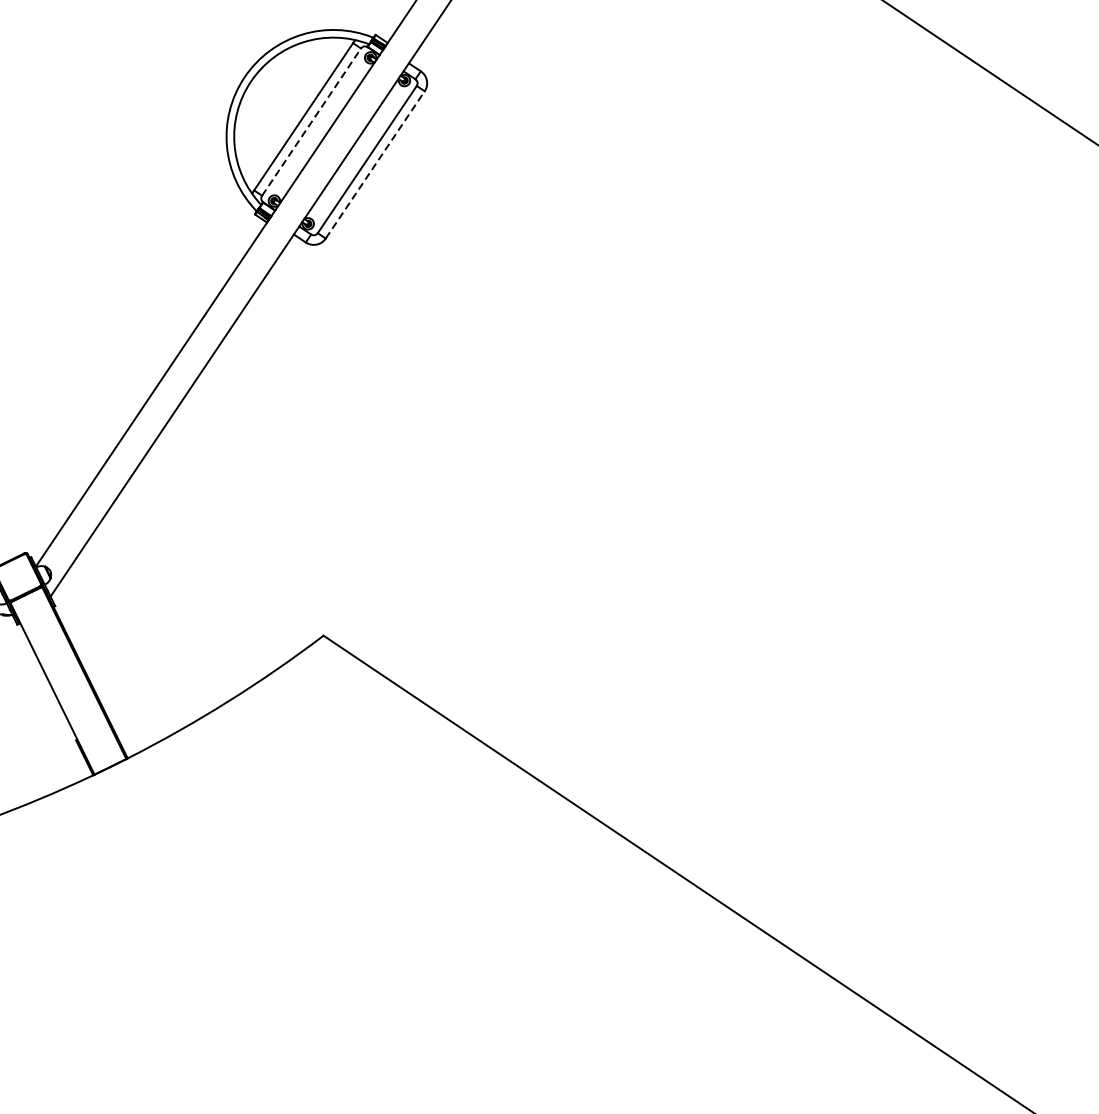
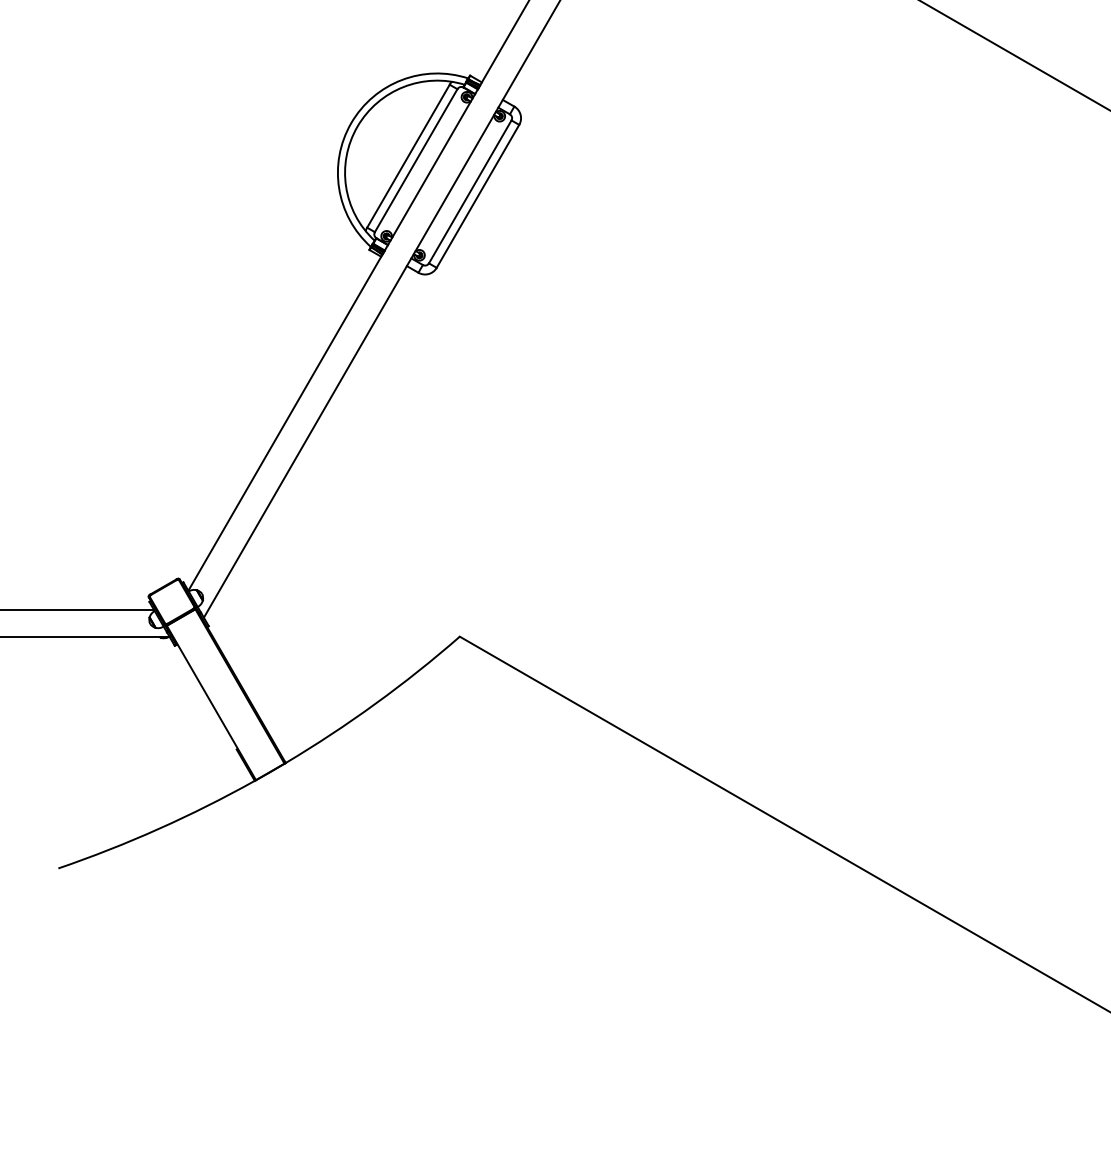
line: (311, 121) -> (416, 160), dashed -> solid
line: (374, 165) -> (477, 196), dashed -> solid

